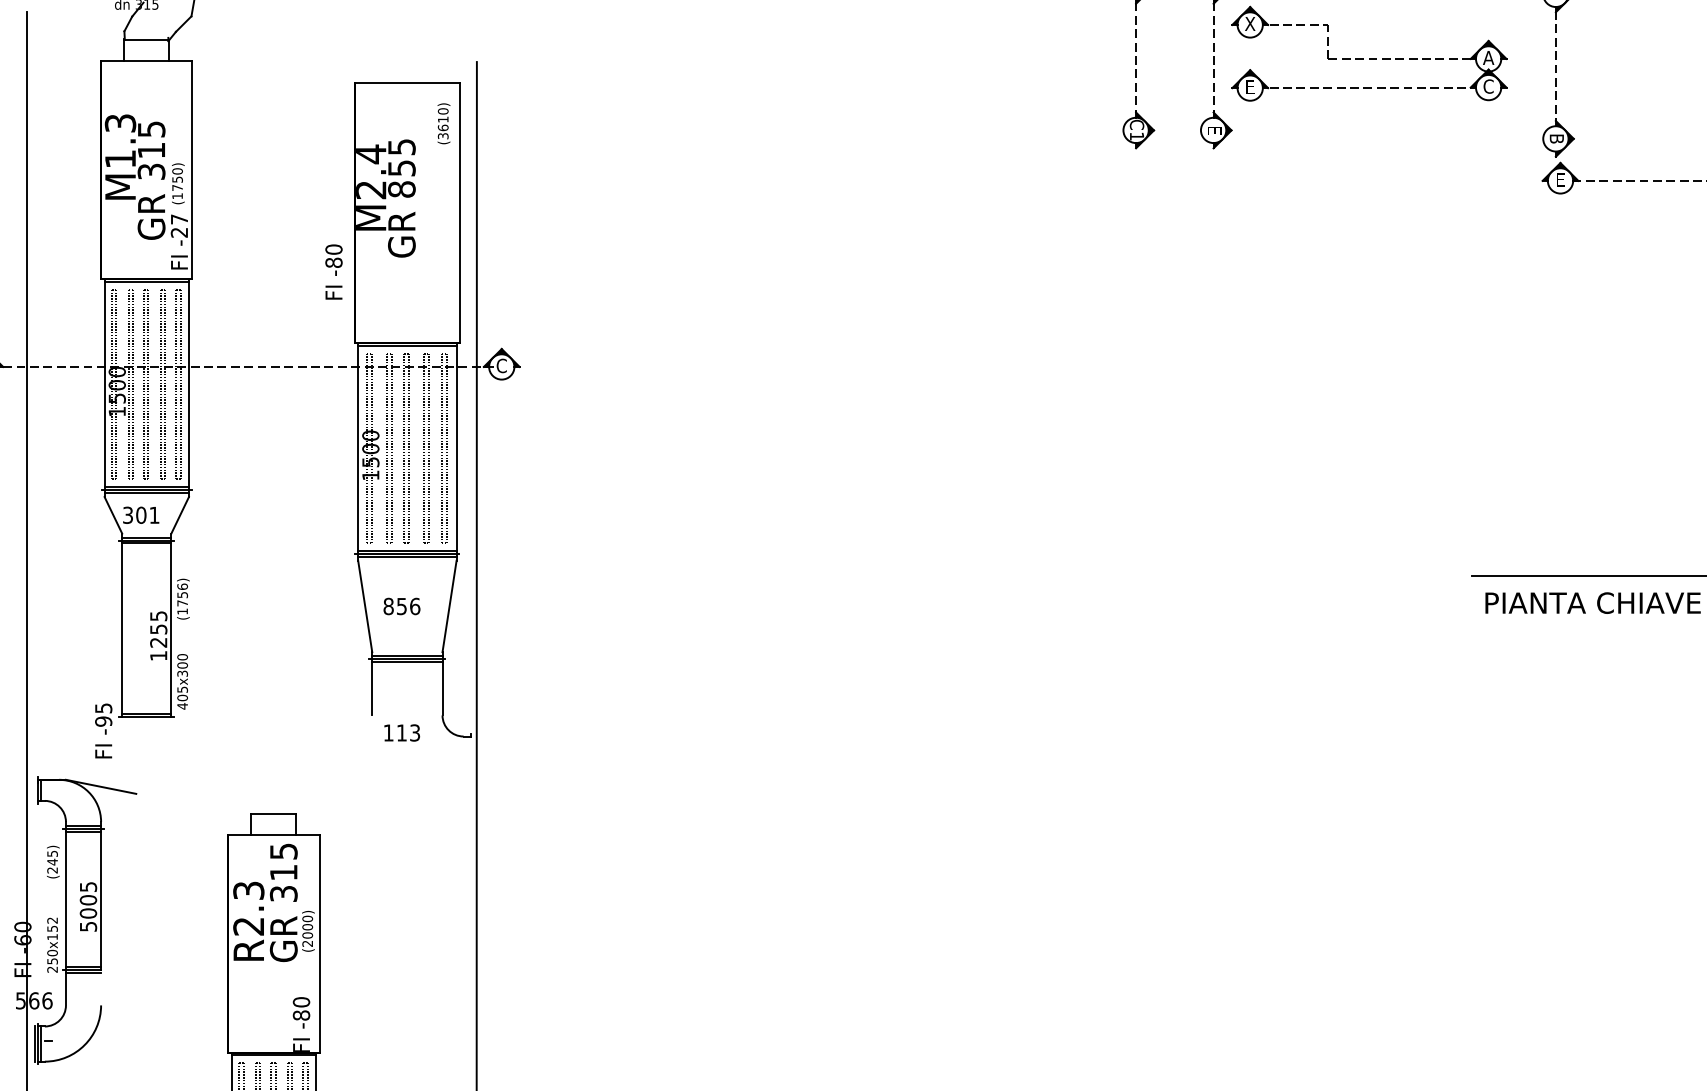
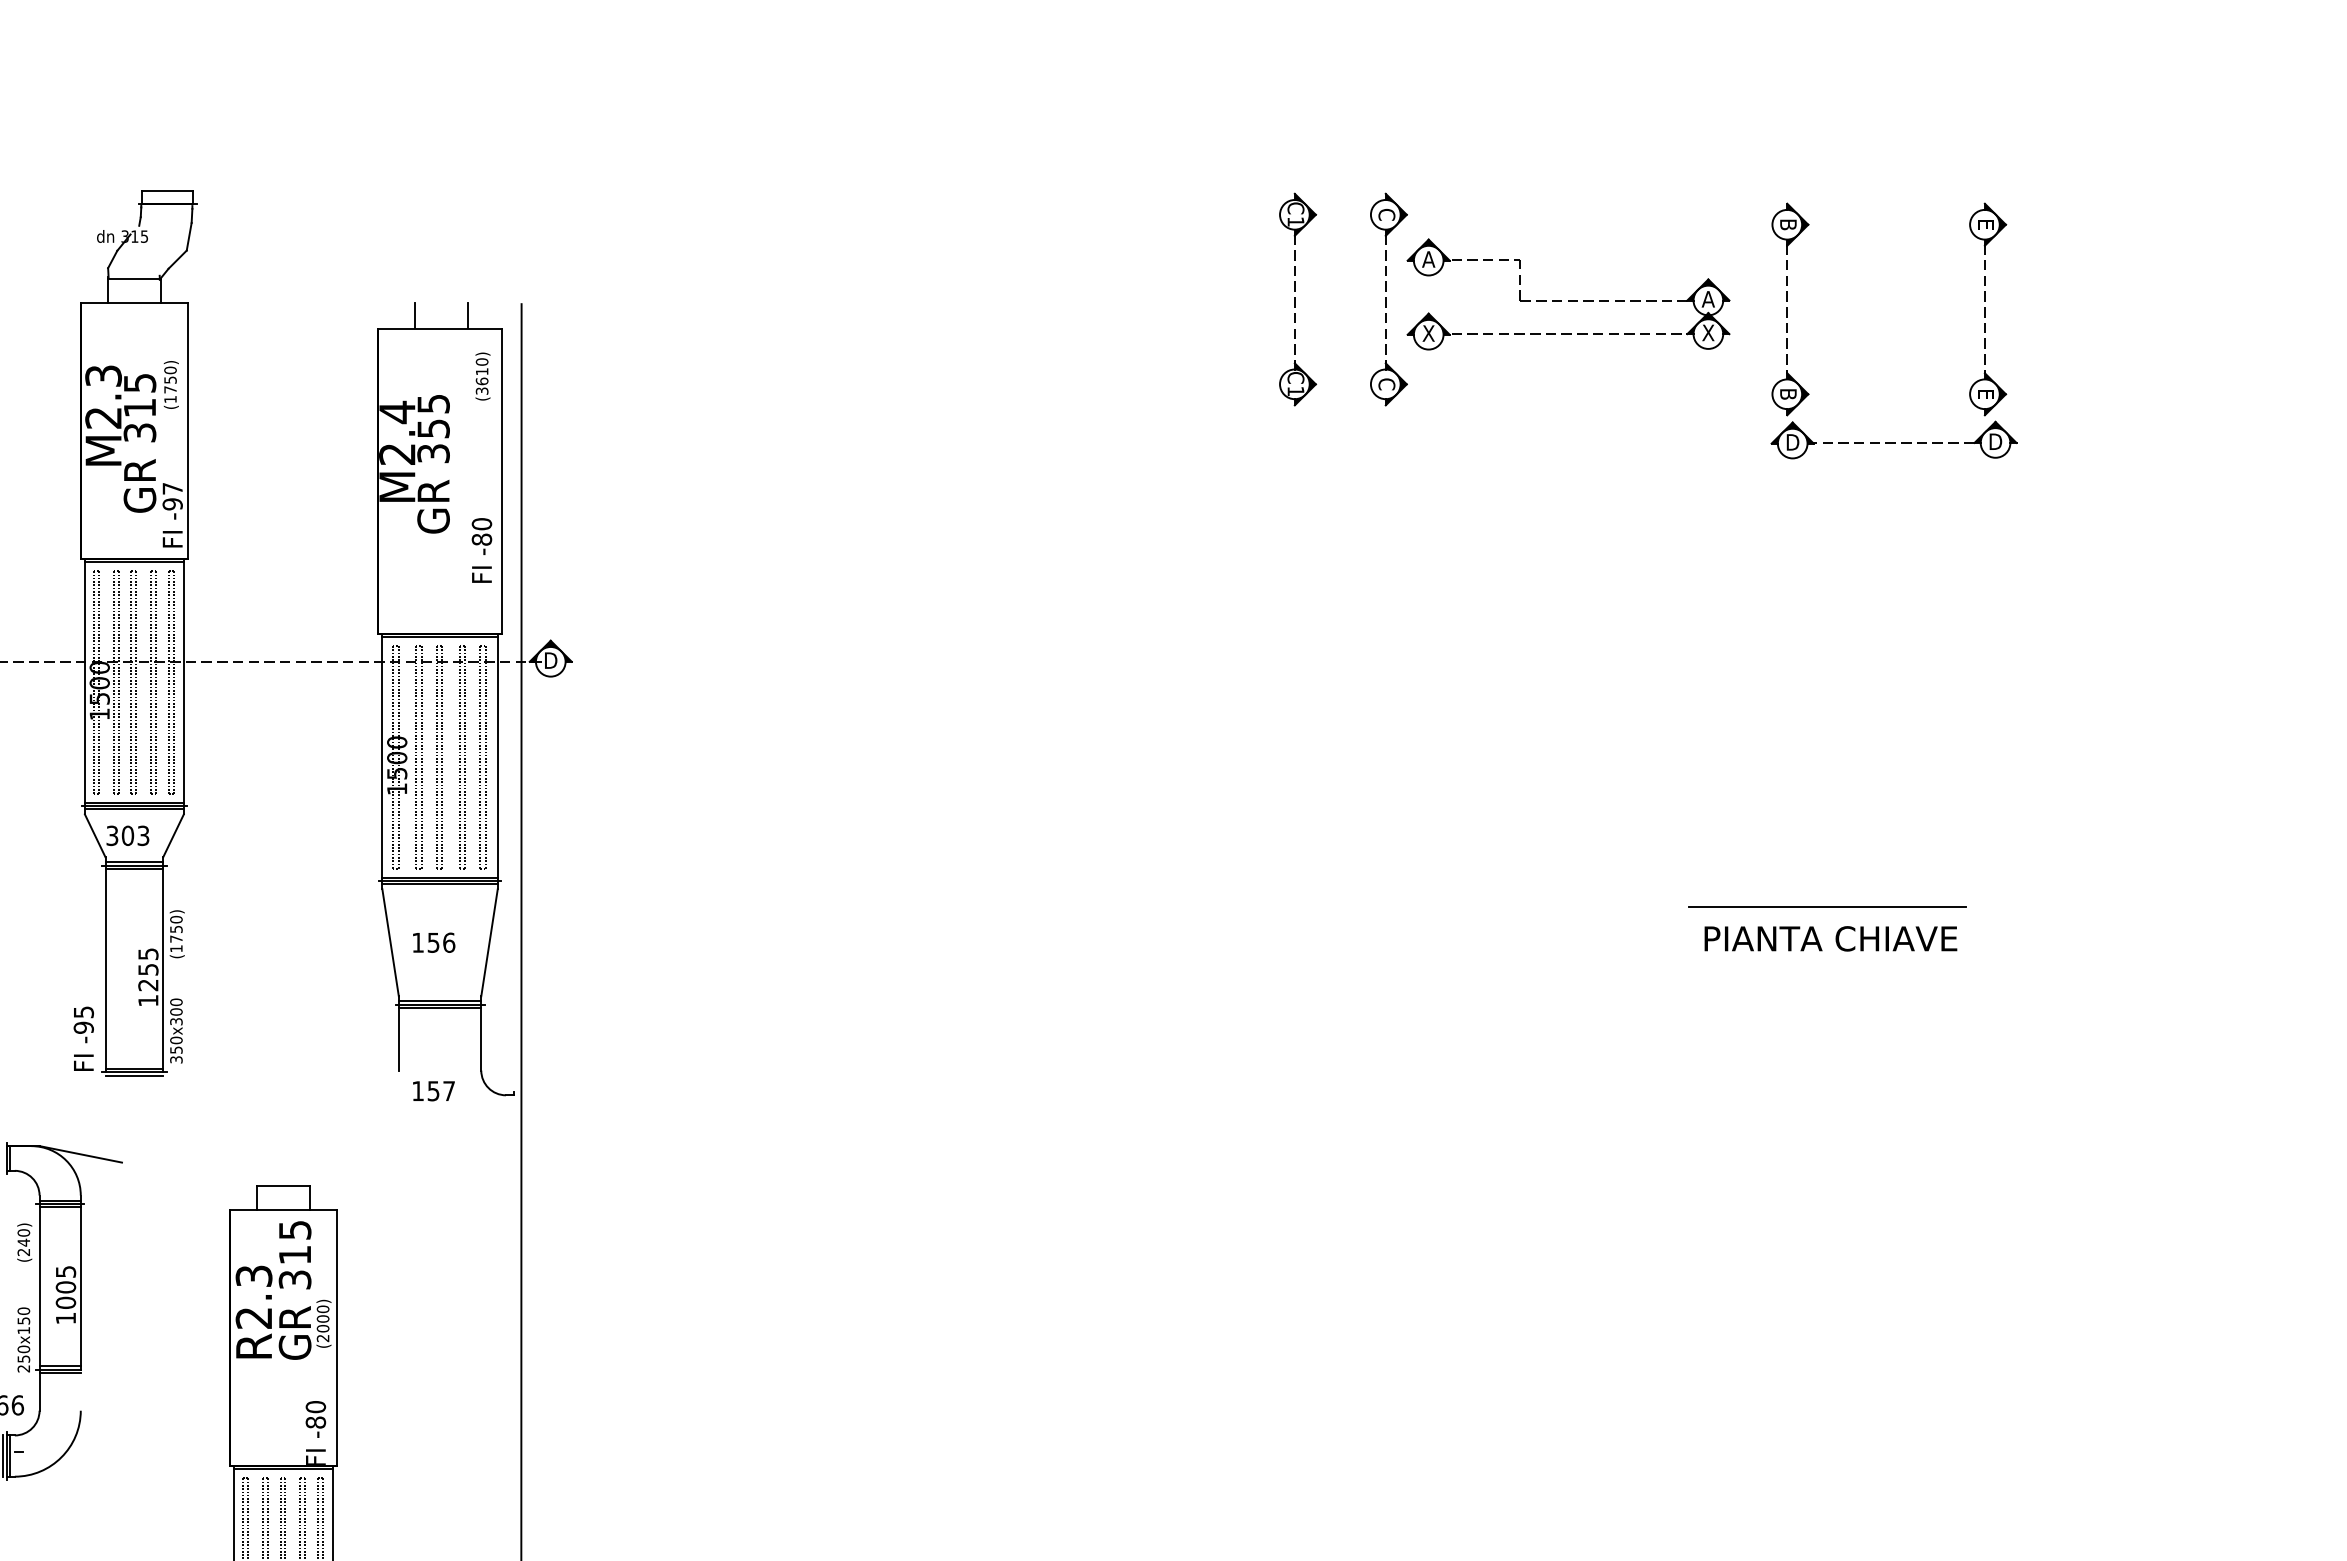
text: (1250, 23) -> (1428, 259), X -> A
line: (386, 70) -> (415, 314), added
line: (430, 70) -> (467, 314), added
text: (1488, 86) -> (1708, 332), C -> X
text: (1250, 87) -> (1428, 333), E -> X
text: (1214, 130) -> (1386, 384), E -> C
text: (120, 159) -> (103, 418), M1.3 -> M2.3
text: (1560, 179) -> (1792, 442), E -> D
text: (177, 183) -> (170, 384), moved
text: (401, 189) -> (433, 453), 855 -> 355
text: (179, 232) -> (172, 504), -27 -> -97
text: (333, 272) -> (481, 550), moved
text: (501, 365) -> (550, 660), C -> D
text: (154, 515) -> (143, 835), 301 -> 303
text: (182, 586) -> (176, 919), (1756) -> (1750)
text: (389, 606) -> (418, 942), 856 -> 156
text: (182, 697) -> (176, 1049), 405x300 -> 350x300
line: (146, 719) -> (134, 1075), added
text: (103, 730) -> (83, 1038), moved
text: (407, 733) -> (440, 1091), 113 -> 157
text: (52, 853) -> (23, 1232), (245) -> (240)
text: (52, 919) -> (23, 1310), 250x152 -> 250x150
text: (88, 926) -> (66, 1318), 5005 -> 1005

